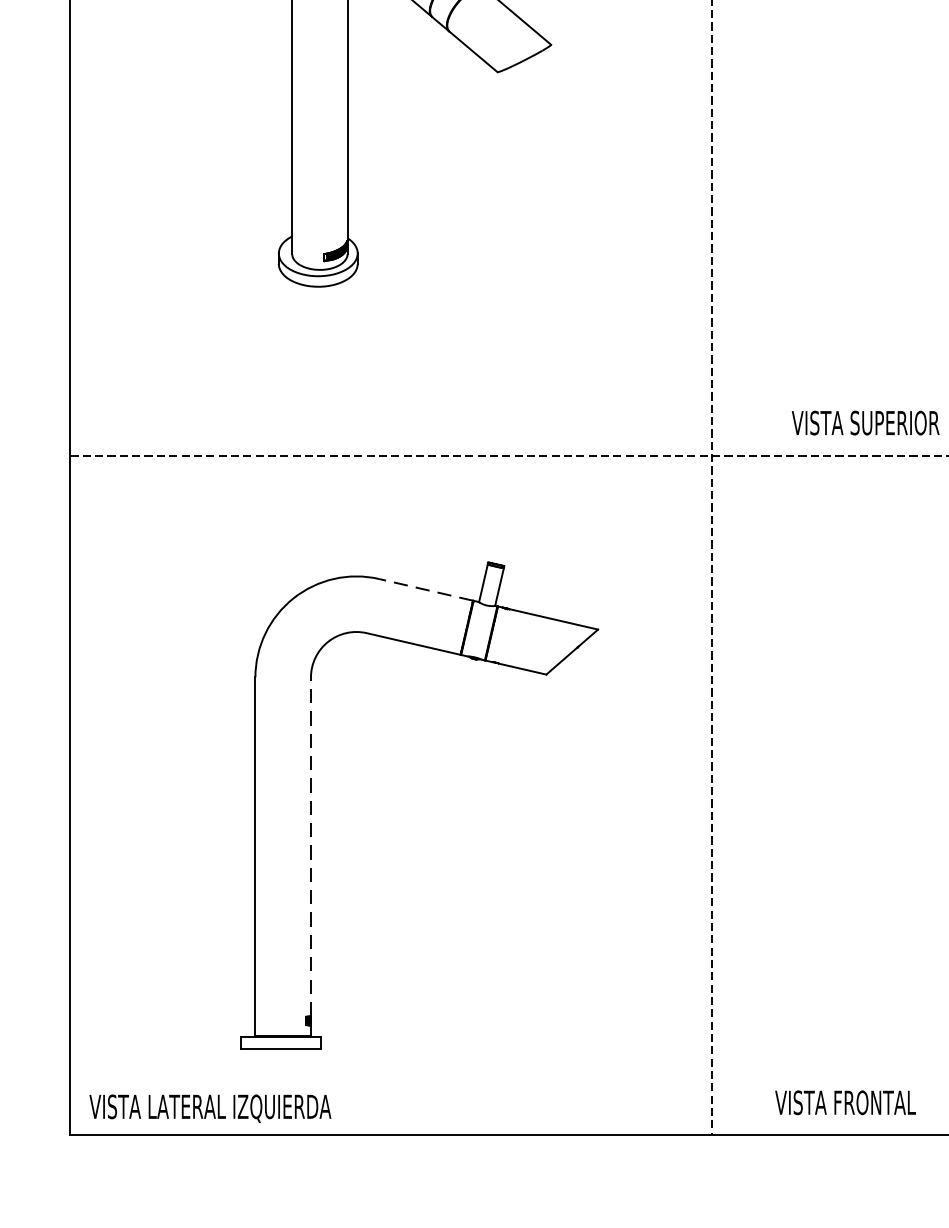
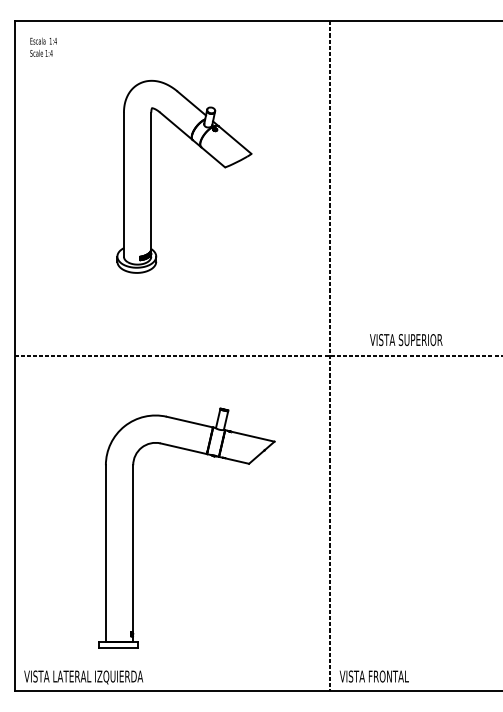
line: (425, 590) -> (189, 422), dashed -> solid
line: (311, 846) -> (133, 548), dashed -> solid
text: (843, 1102) -> (373, 676), moved

